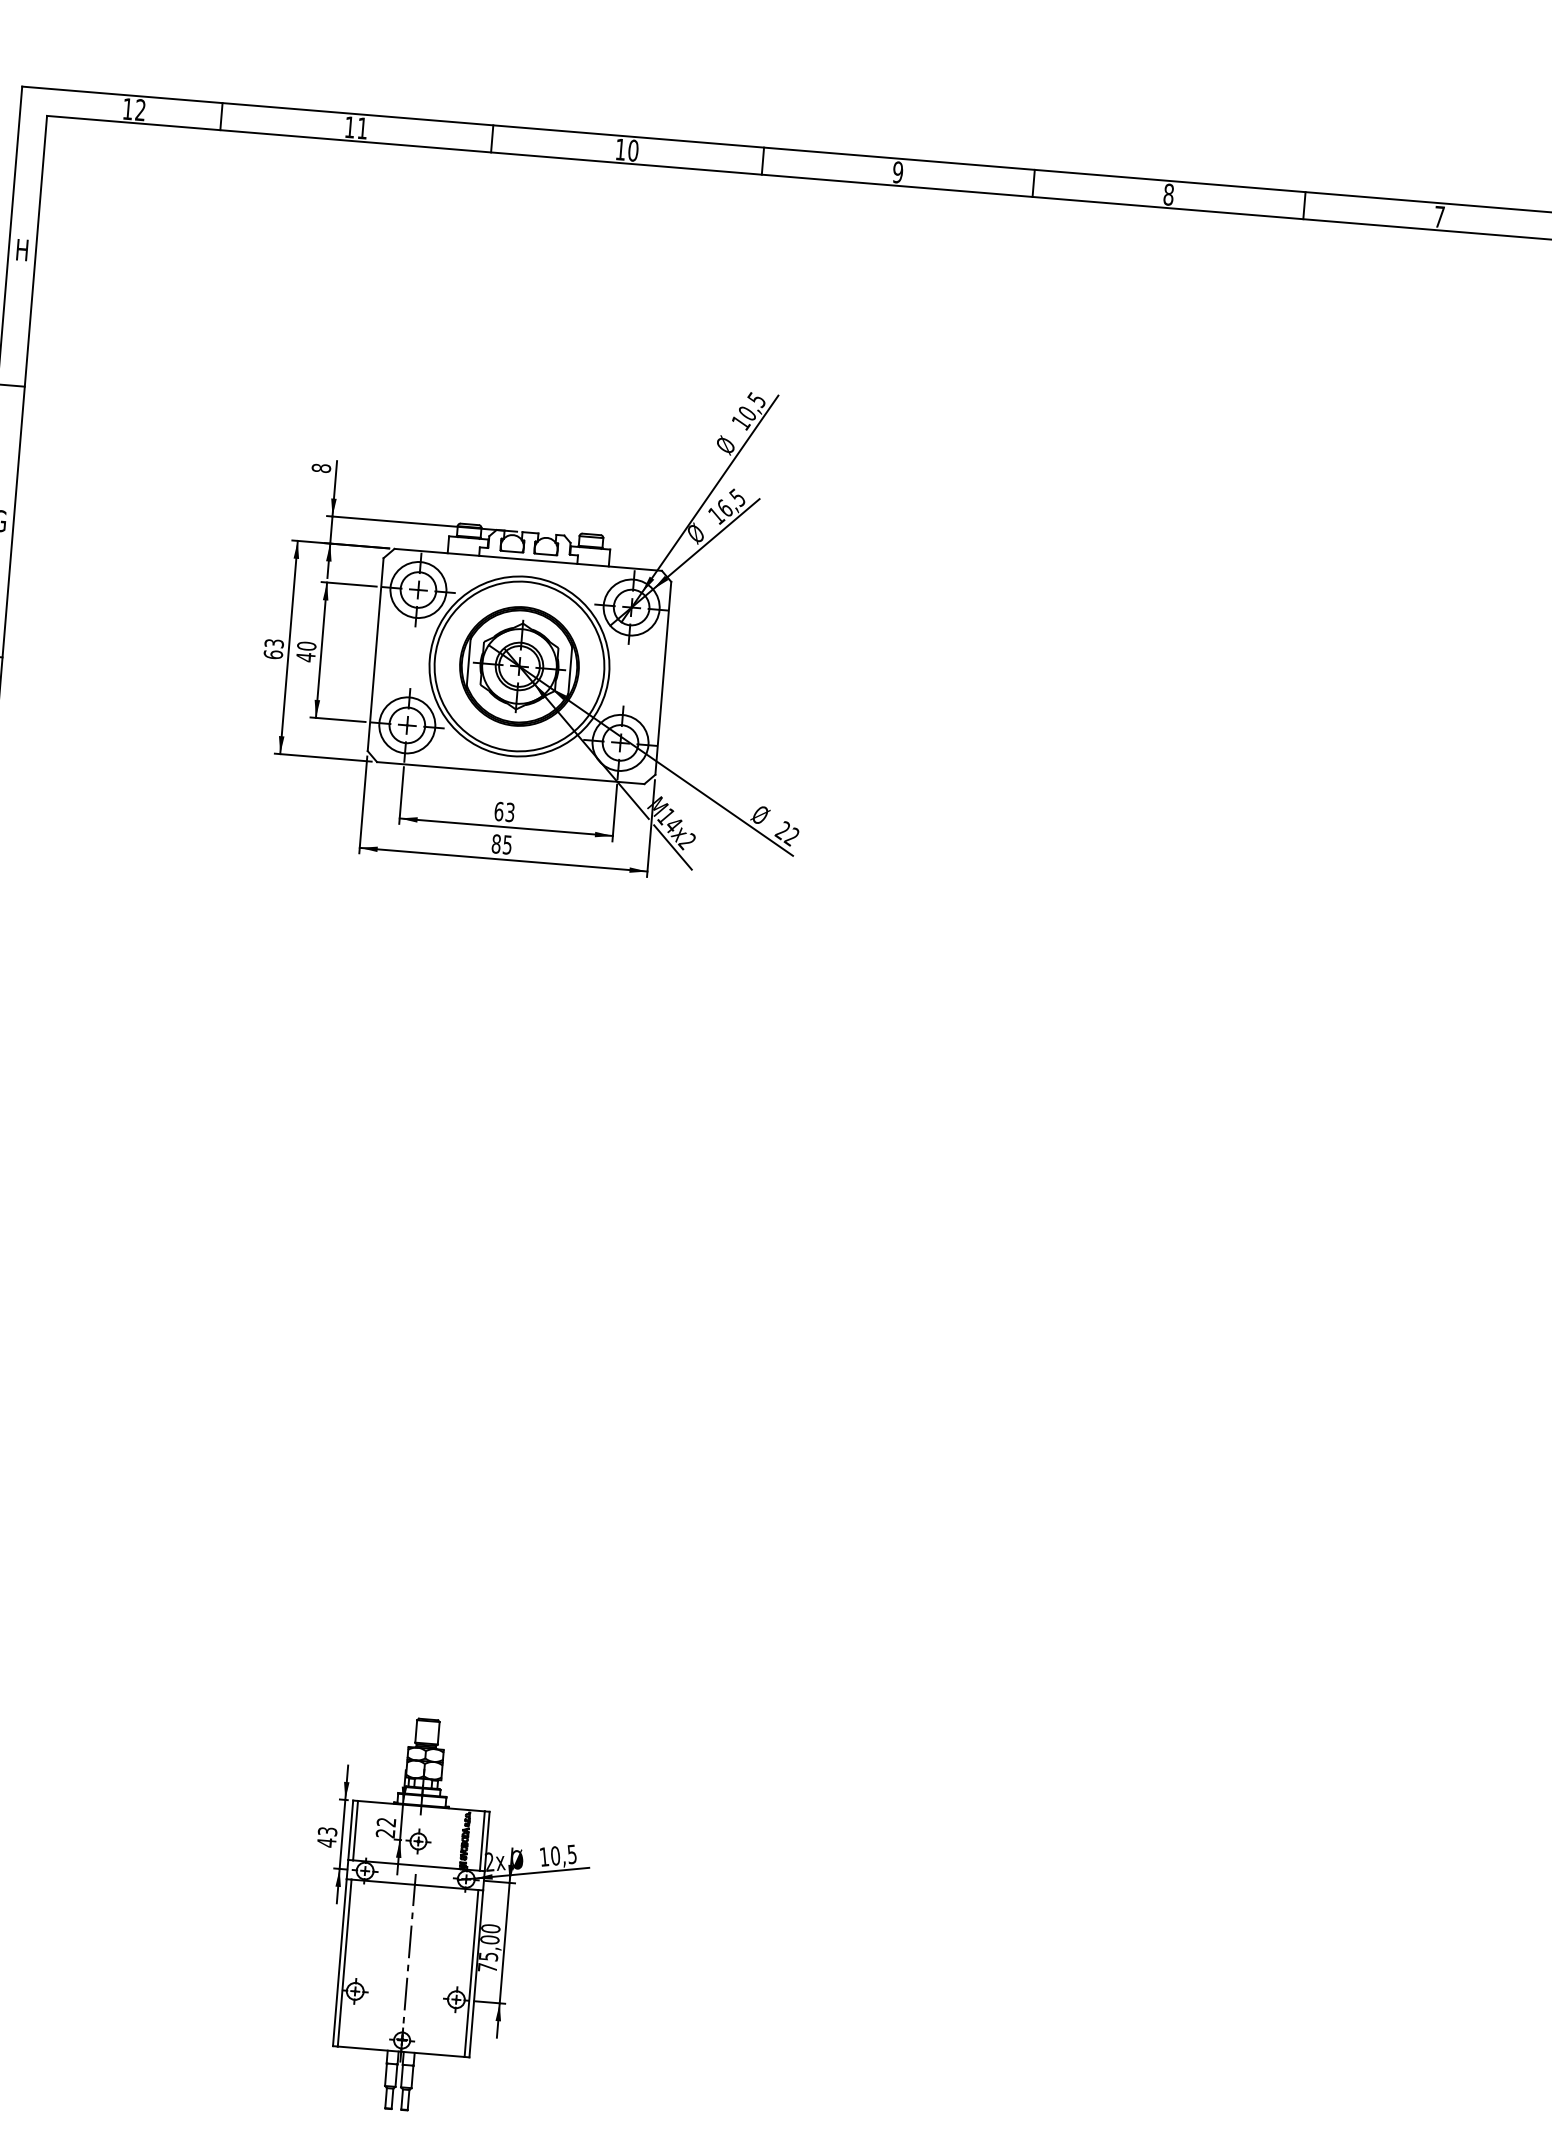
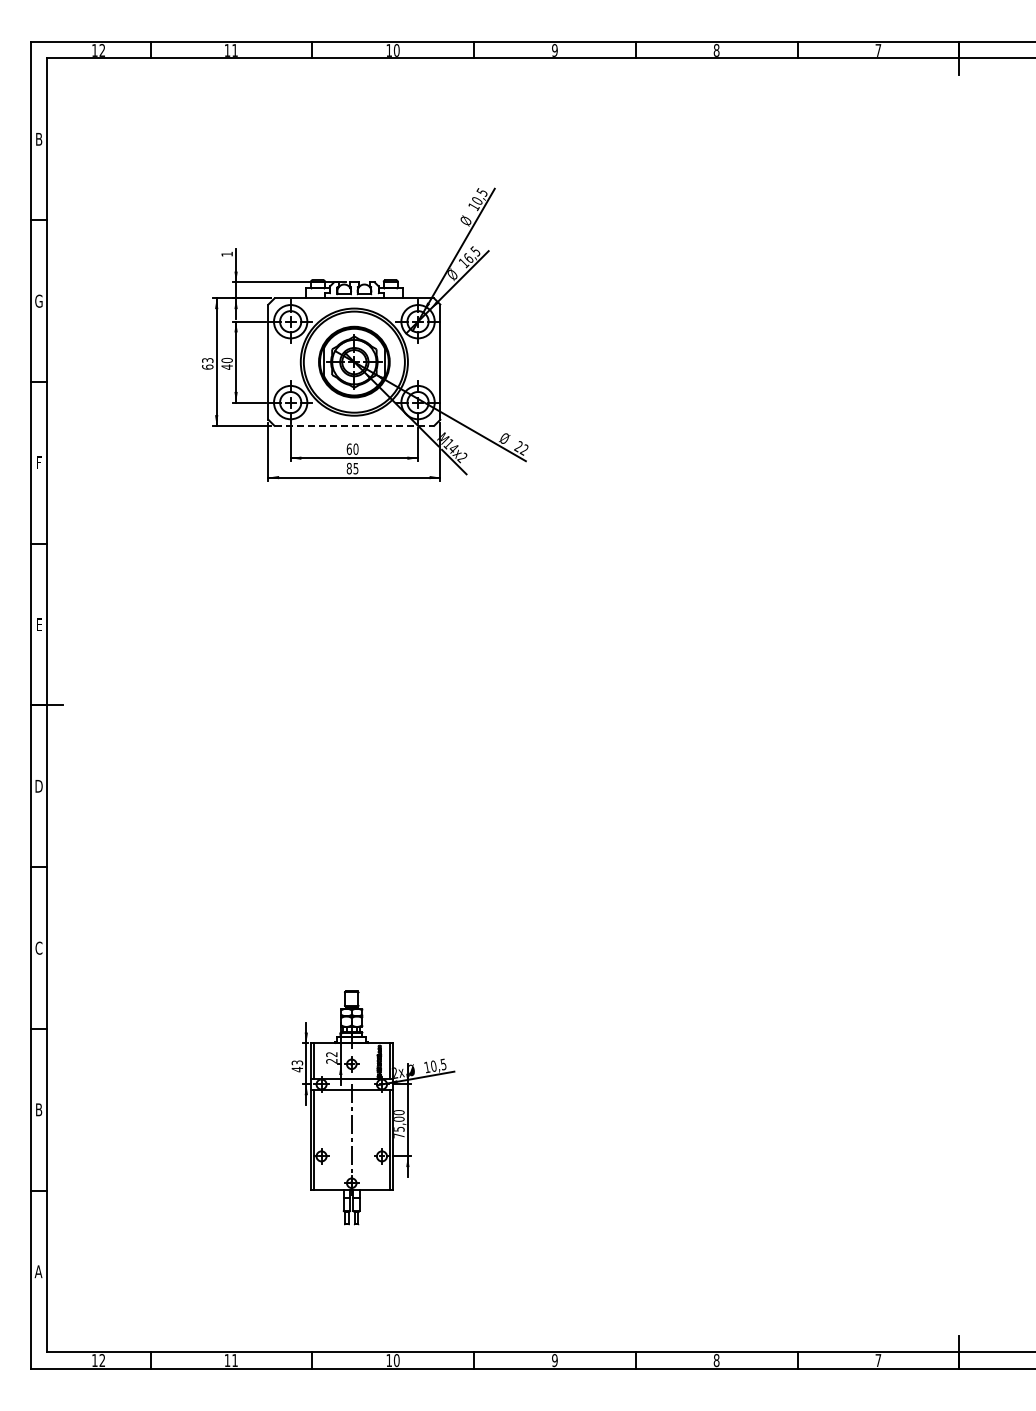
text: (23, 250) -> (39, 139), H -> B
text: (320, 467) -> (226, 253), 8 -> 1
line: (510, 772) -> (354, 425), solid -> dashed
text: (509, 811) -> (355, 448), 63 -> 60

